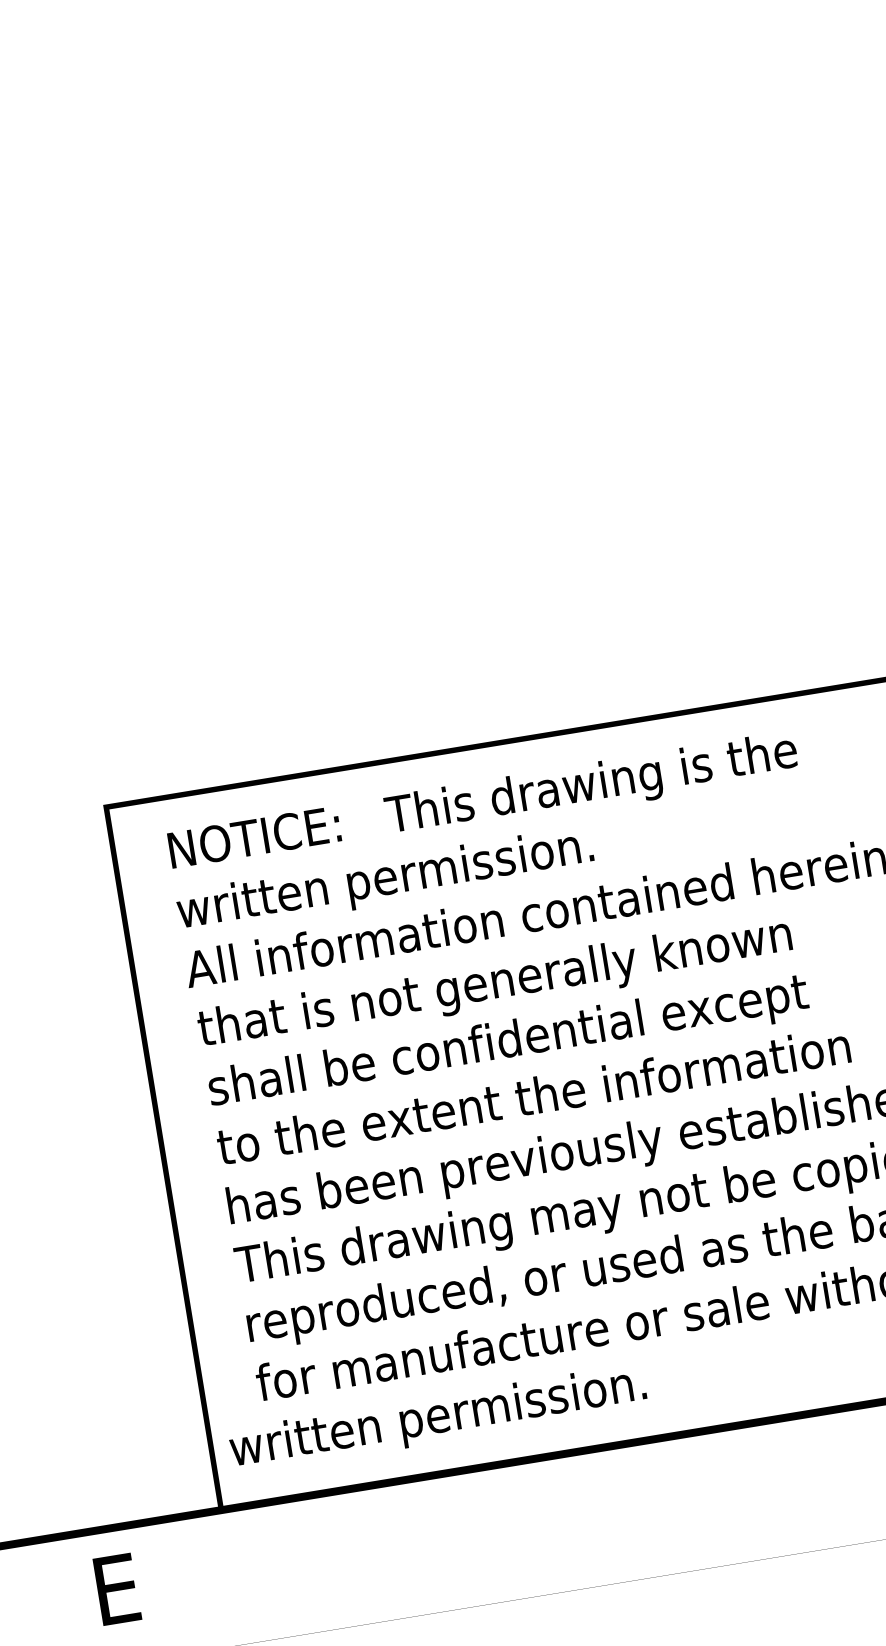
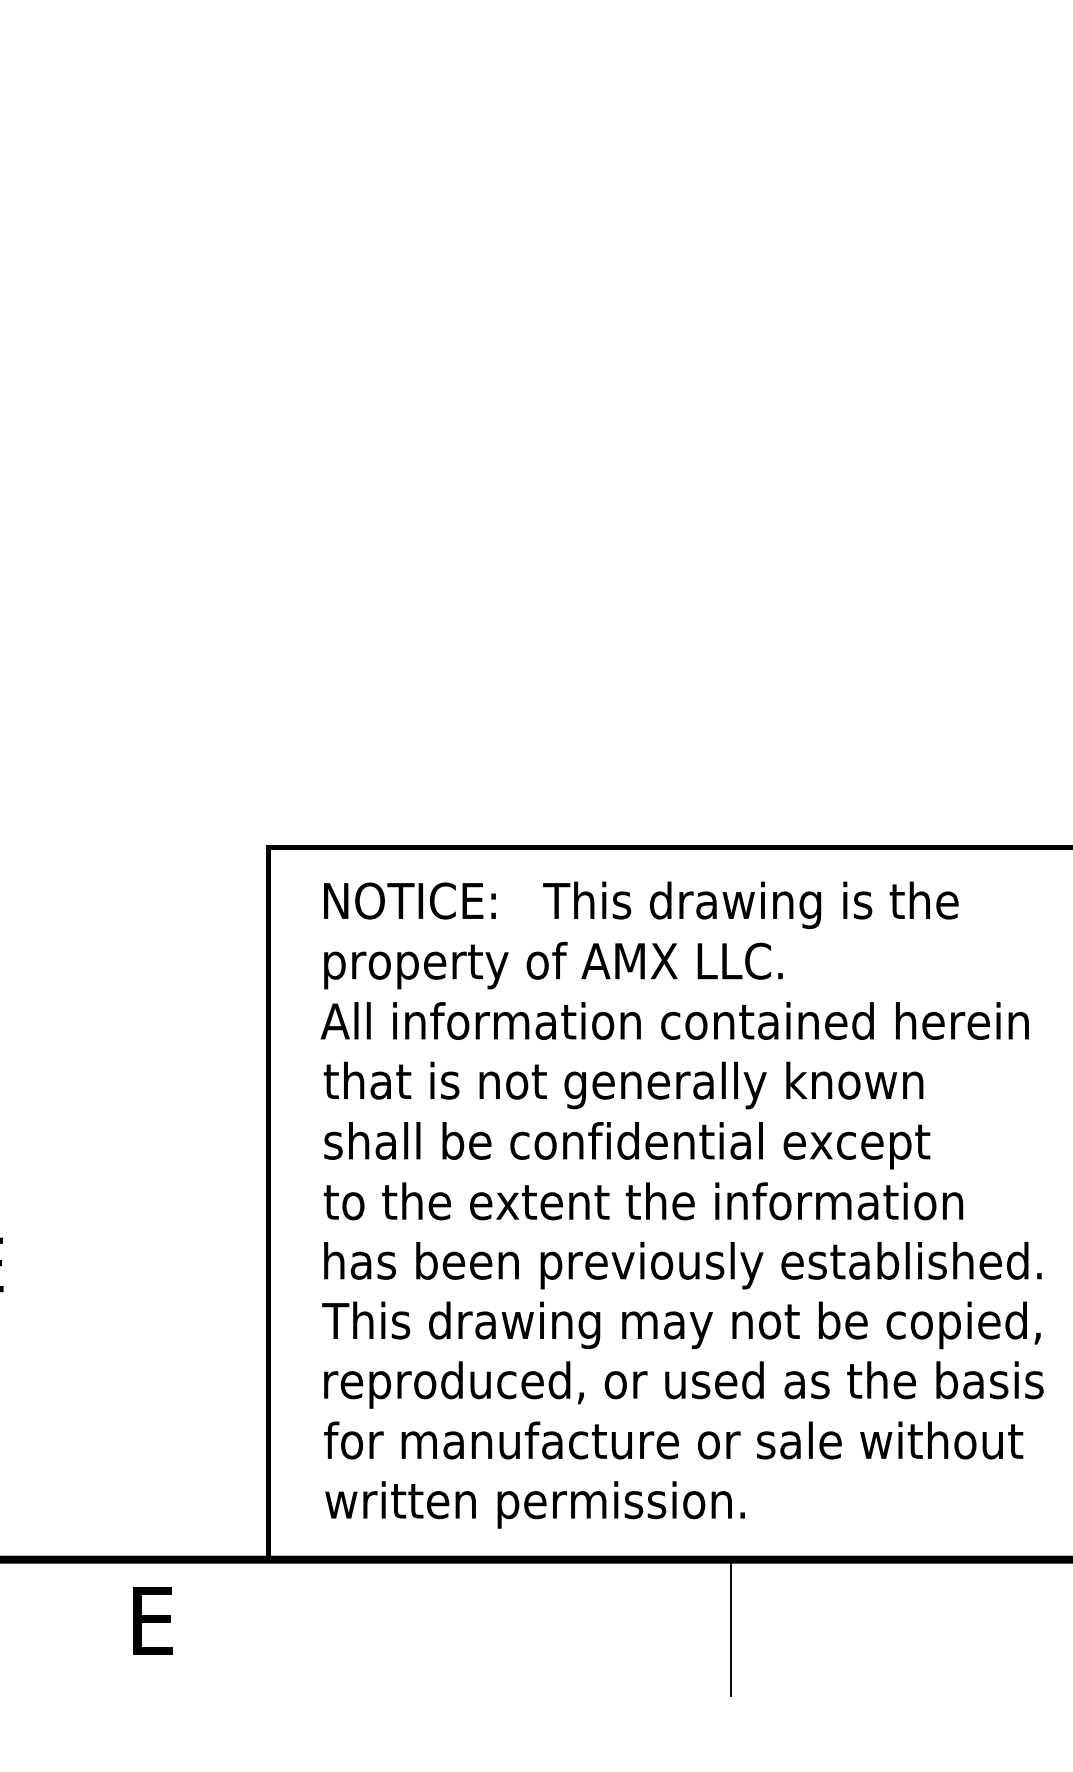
text: (405, 877) -> (552, 965), written permission. -> property of AMX LLC.
text: (437, 1418) -> (534, 1504), moved
line: (688, 1502) -> (730, 1627), added

